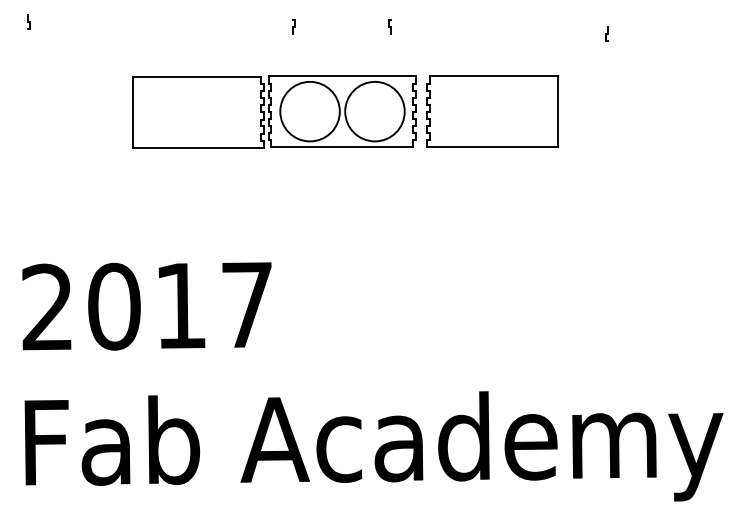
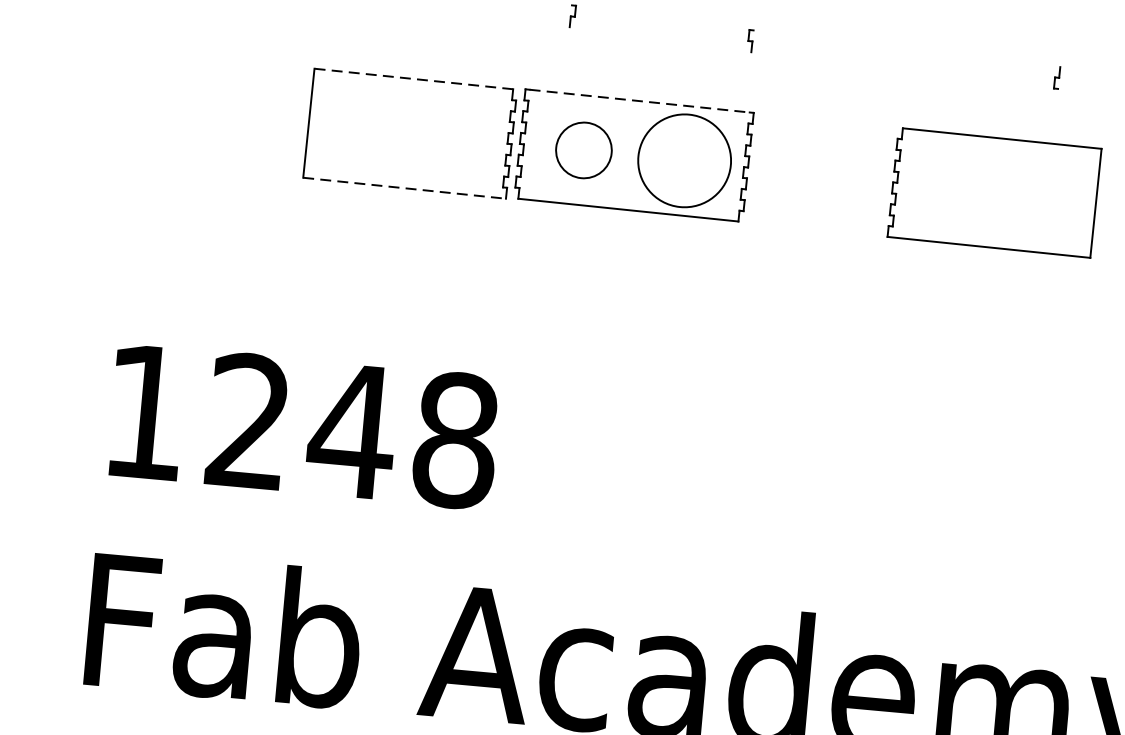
part: (389, 26) -> (749, 40), moved
line: (342, 76) -> (639, 101), solid -> dashed
line: (196, 77) -> (413, 79), solid -> dashed
circle: (309, 111) -> (583, 150), size x0.6
part: (492, 111) -> (994, 192), moved
line: (198, 147) -> (405, 188), solid -> dashed
text: (147, 305) -> (300, 425), 2017 -> 1248

